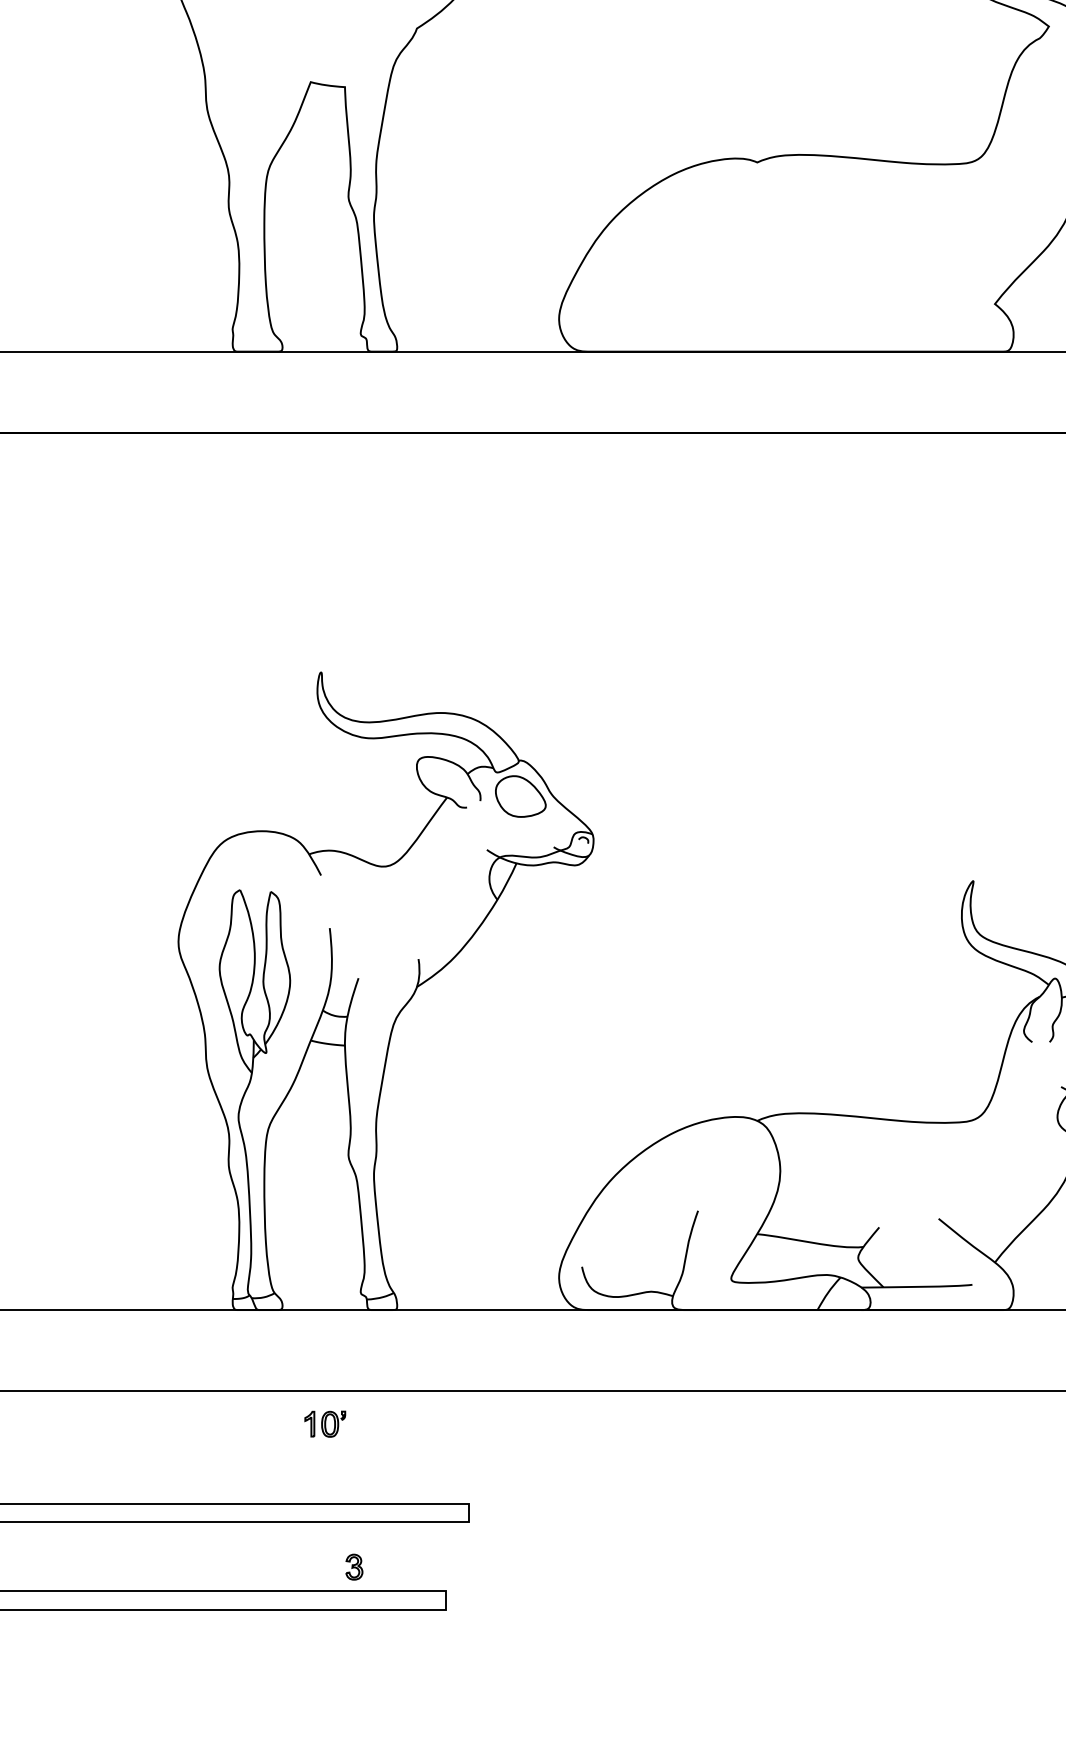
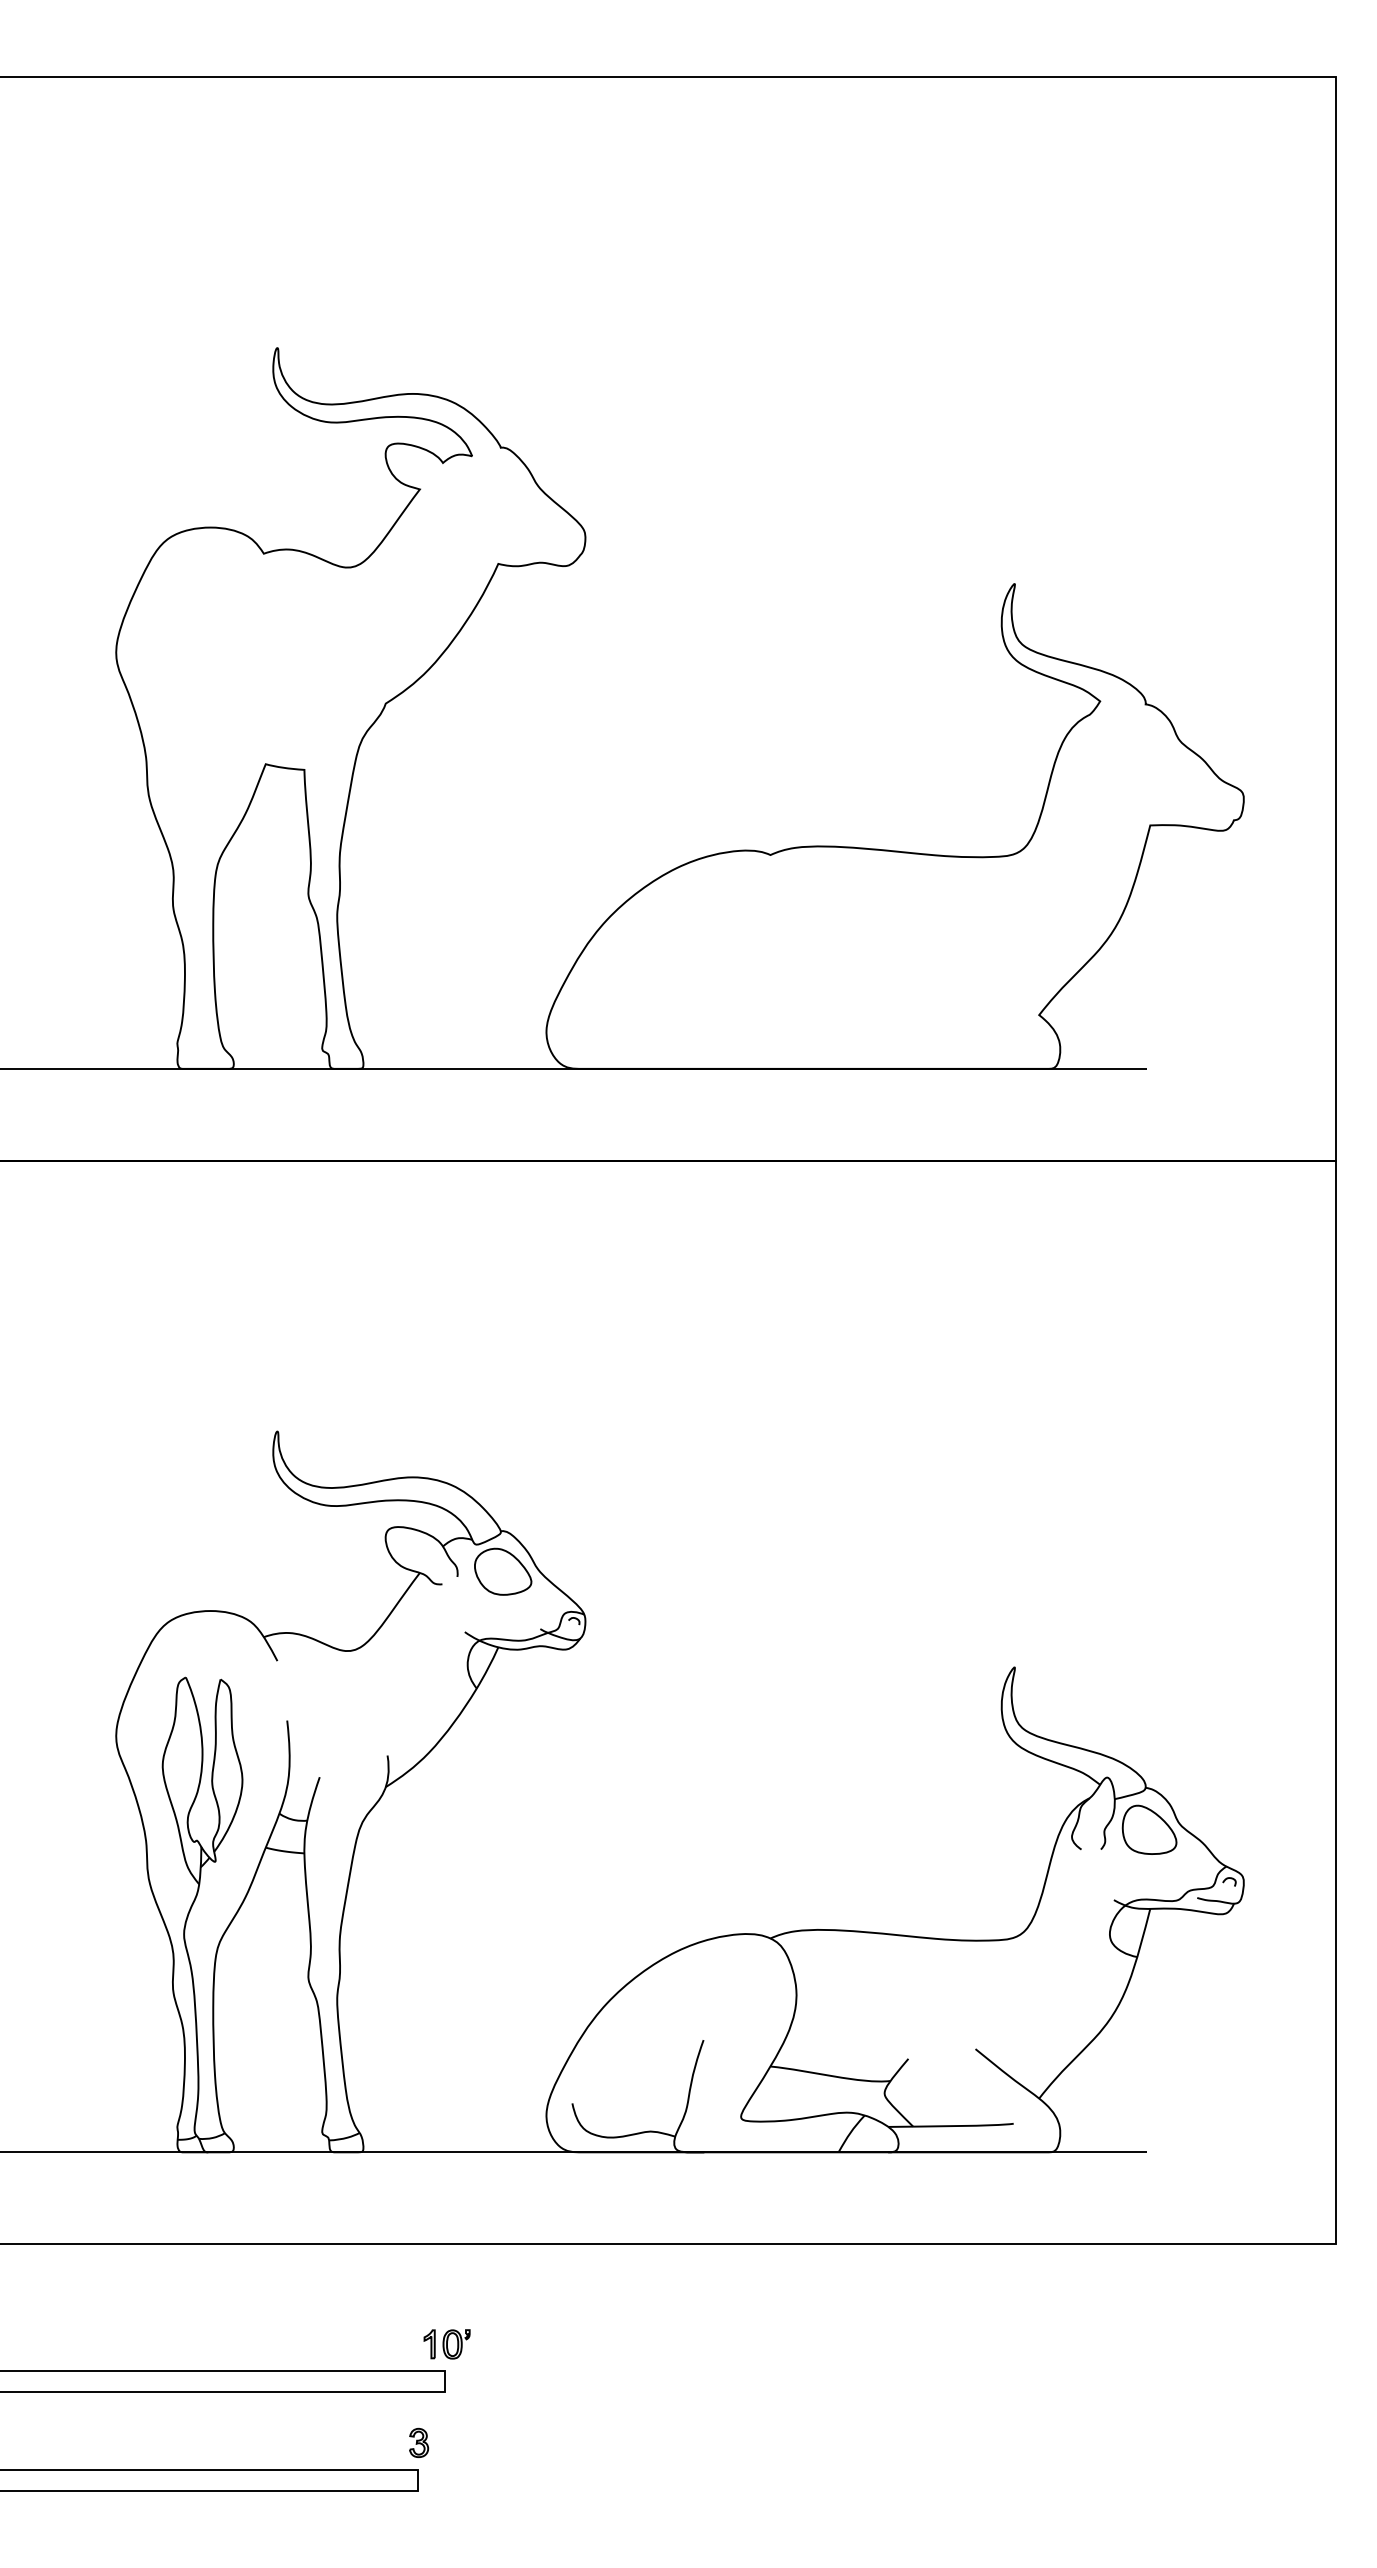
part: (324, 1424) -> (446, 2344), moved
part: (354, 1566) -> (419, 2442), moved

